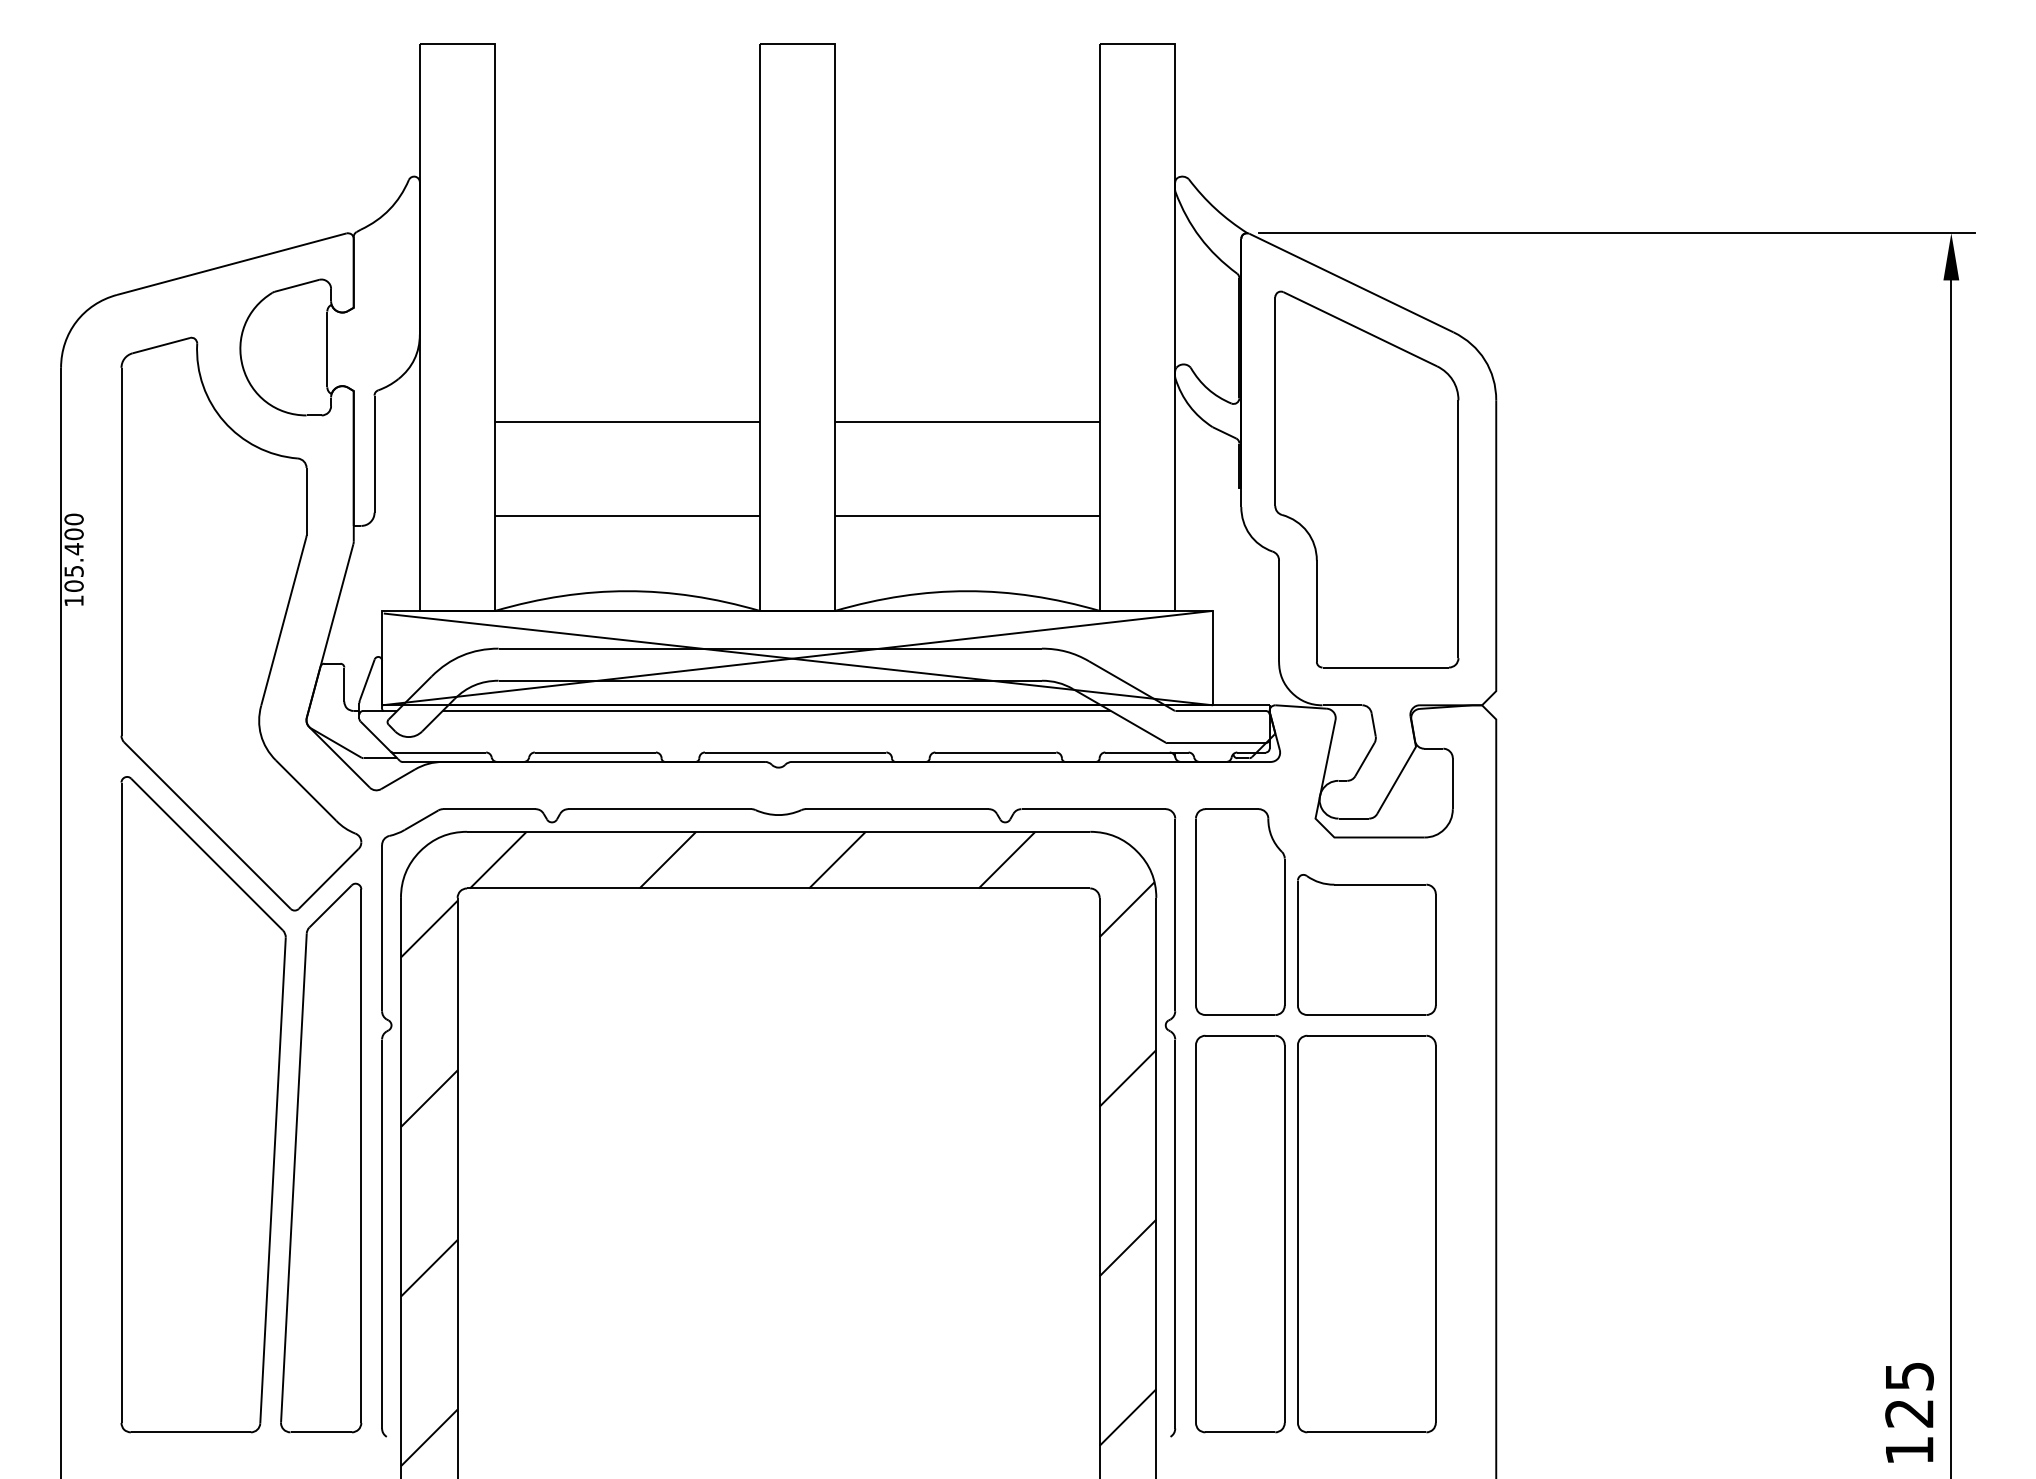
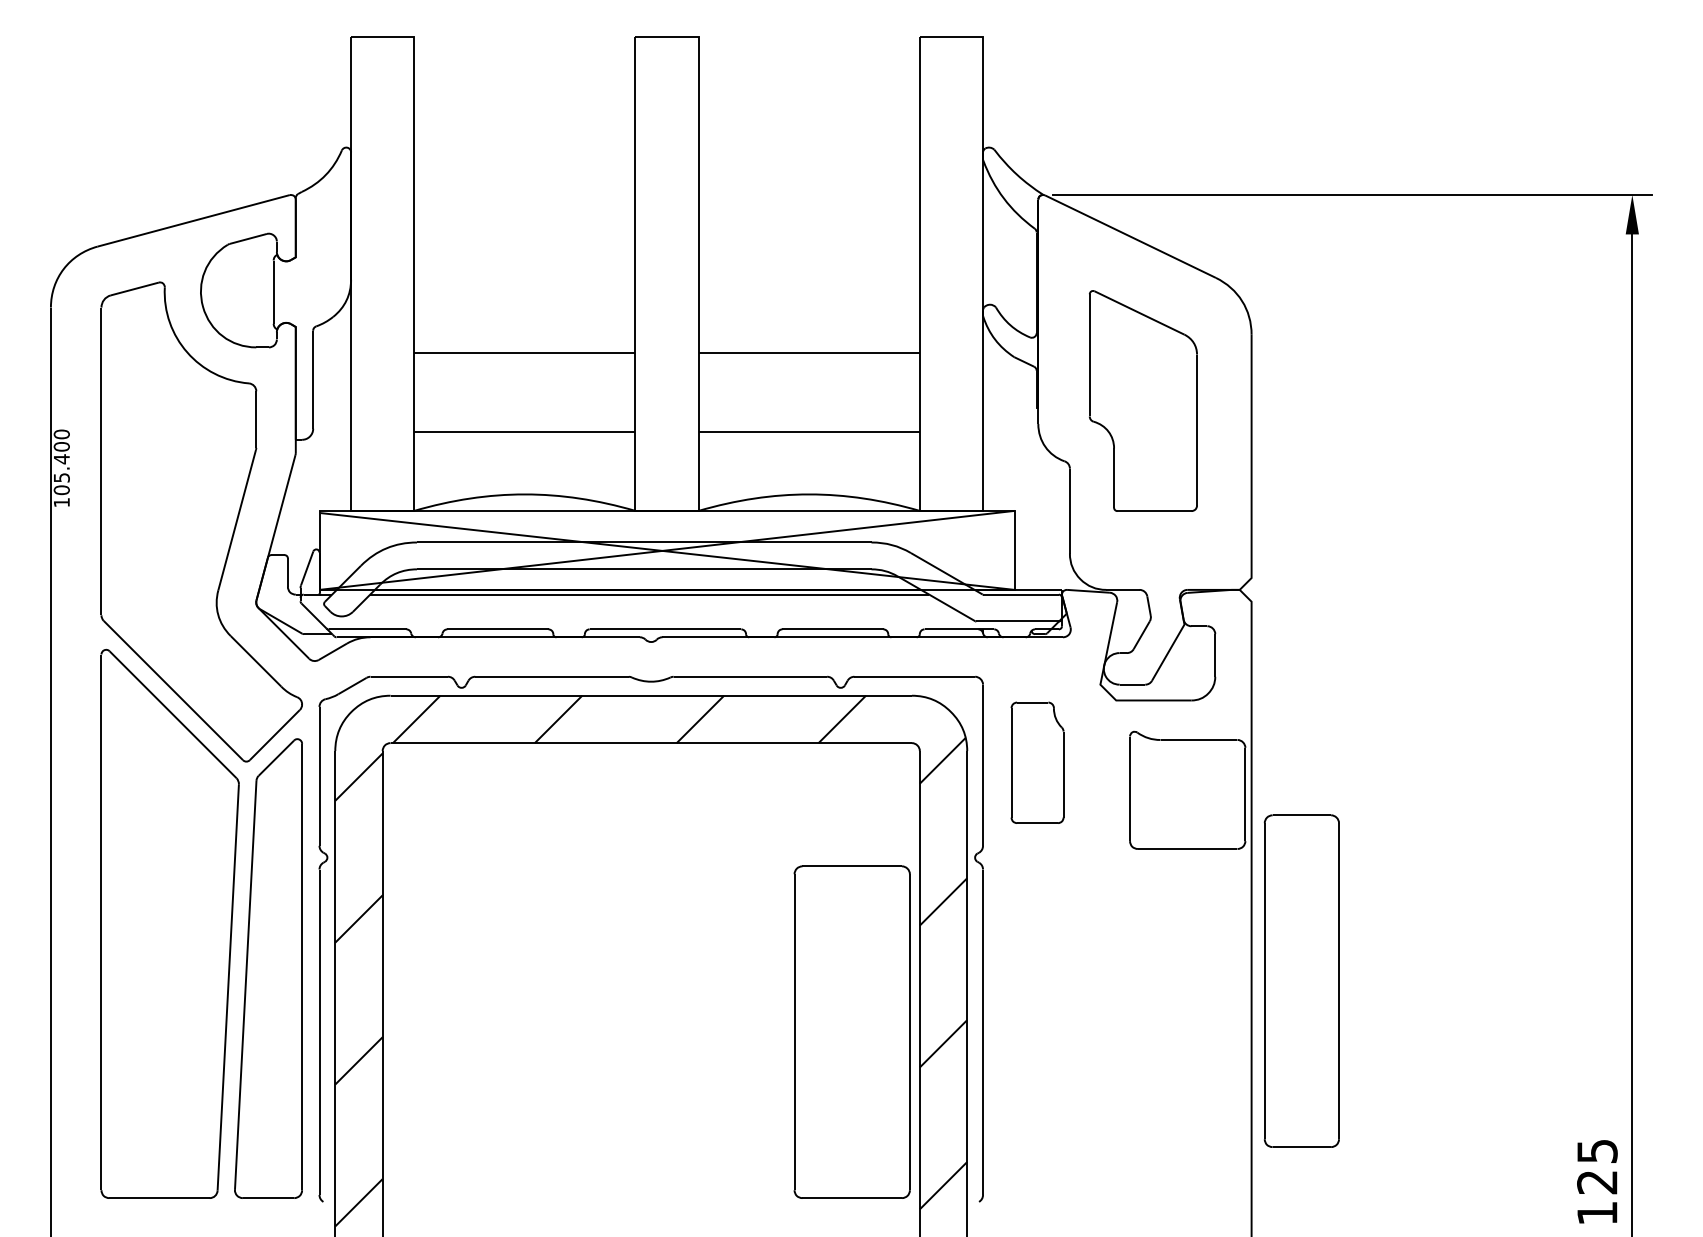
part: (1366, 479) -> (1143, 400), size x0.7
part: (1240, 911) -> (1037, 762), size x0.7
part: (1366, 944) -> (1187, 790), moved
part: (1240, 1233) -> (1302, 980), moved
part: (1366, 1233) -> (851, 1031), moved

